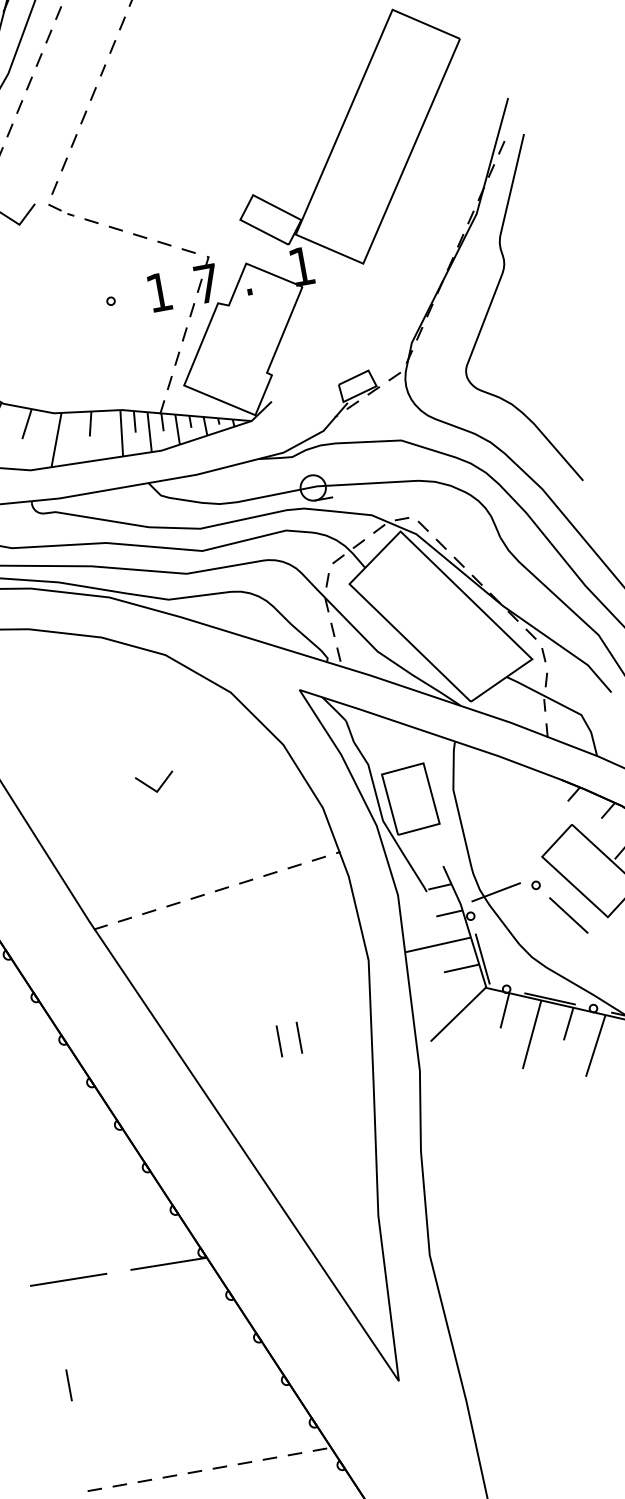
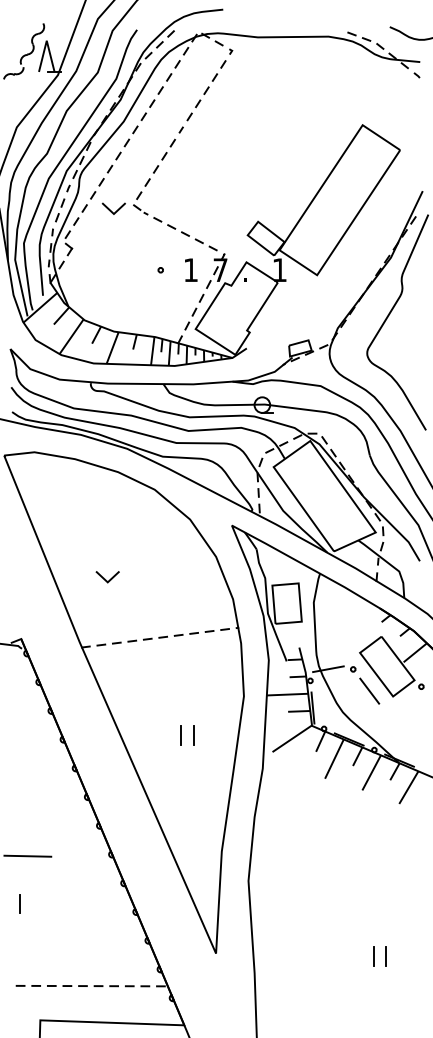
line: (152, 786) -> (105, 578), moved
line: (167, 1263) -> (89, 857), removed
line: (68, 1384) -> (19, 903), moved

